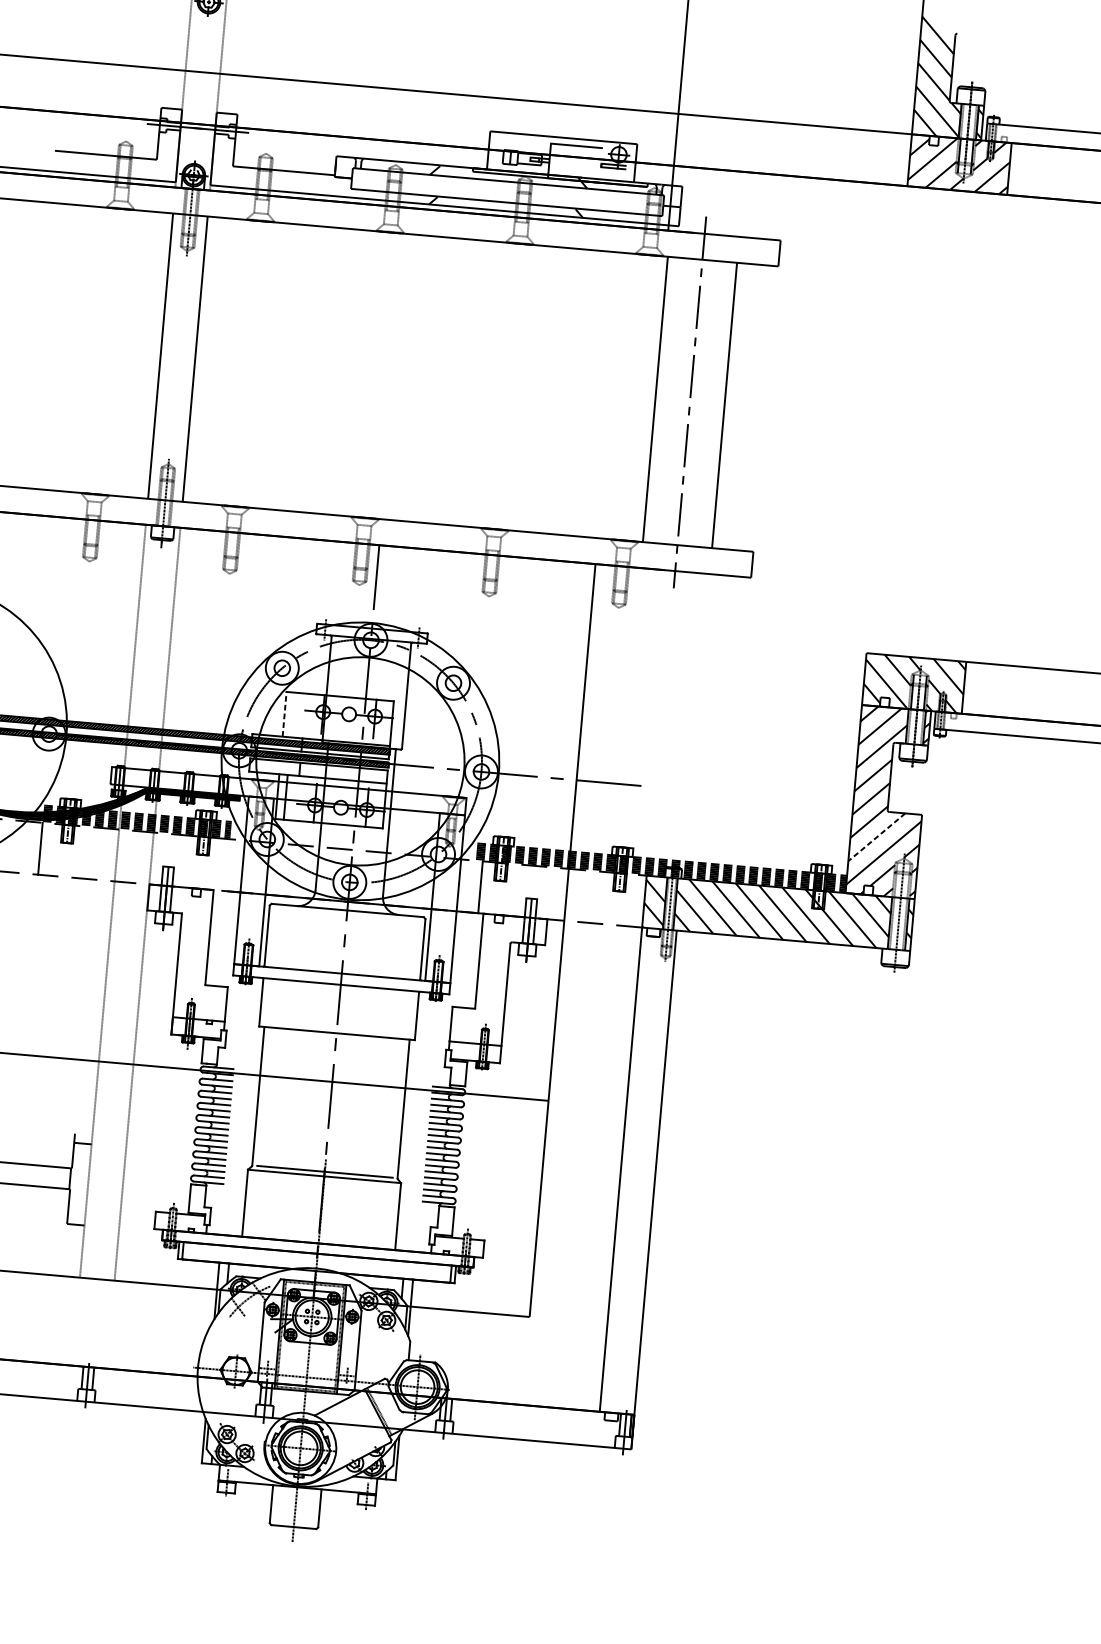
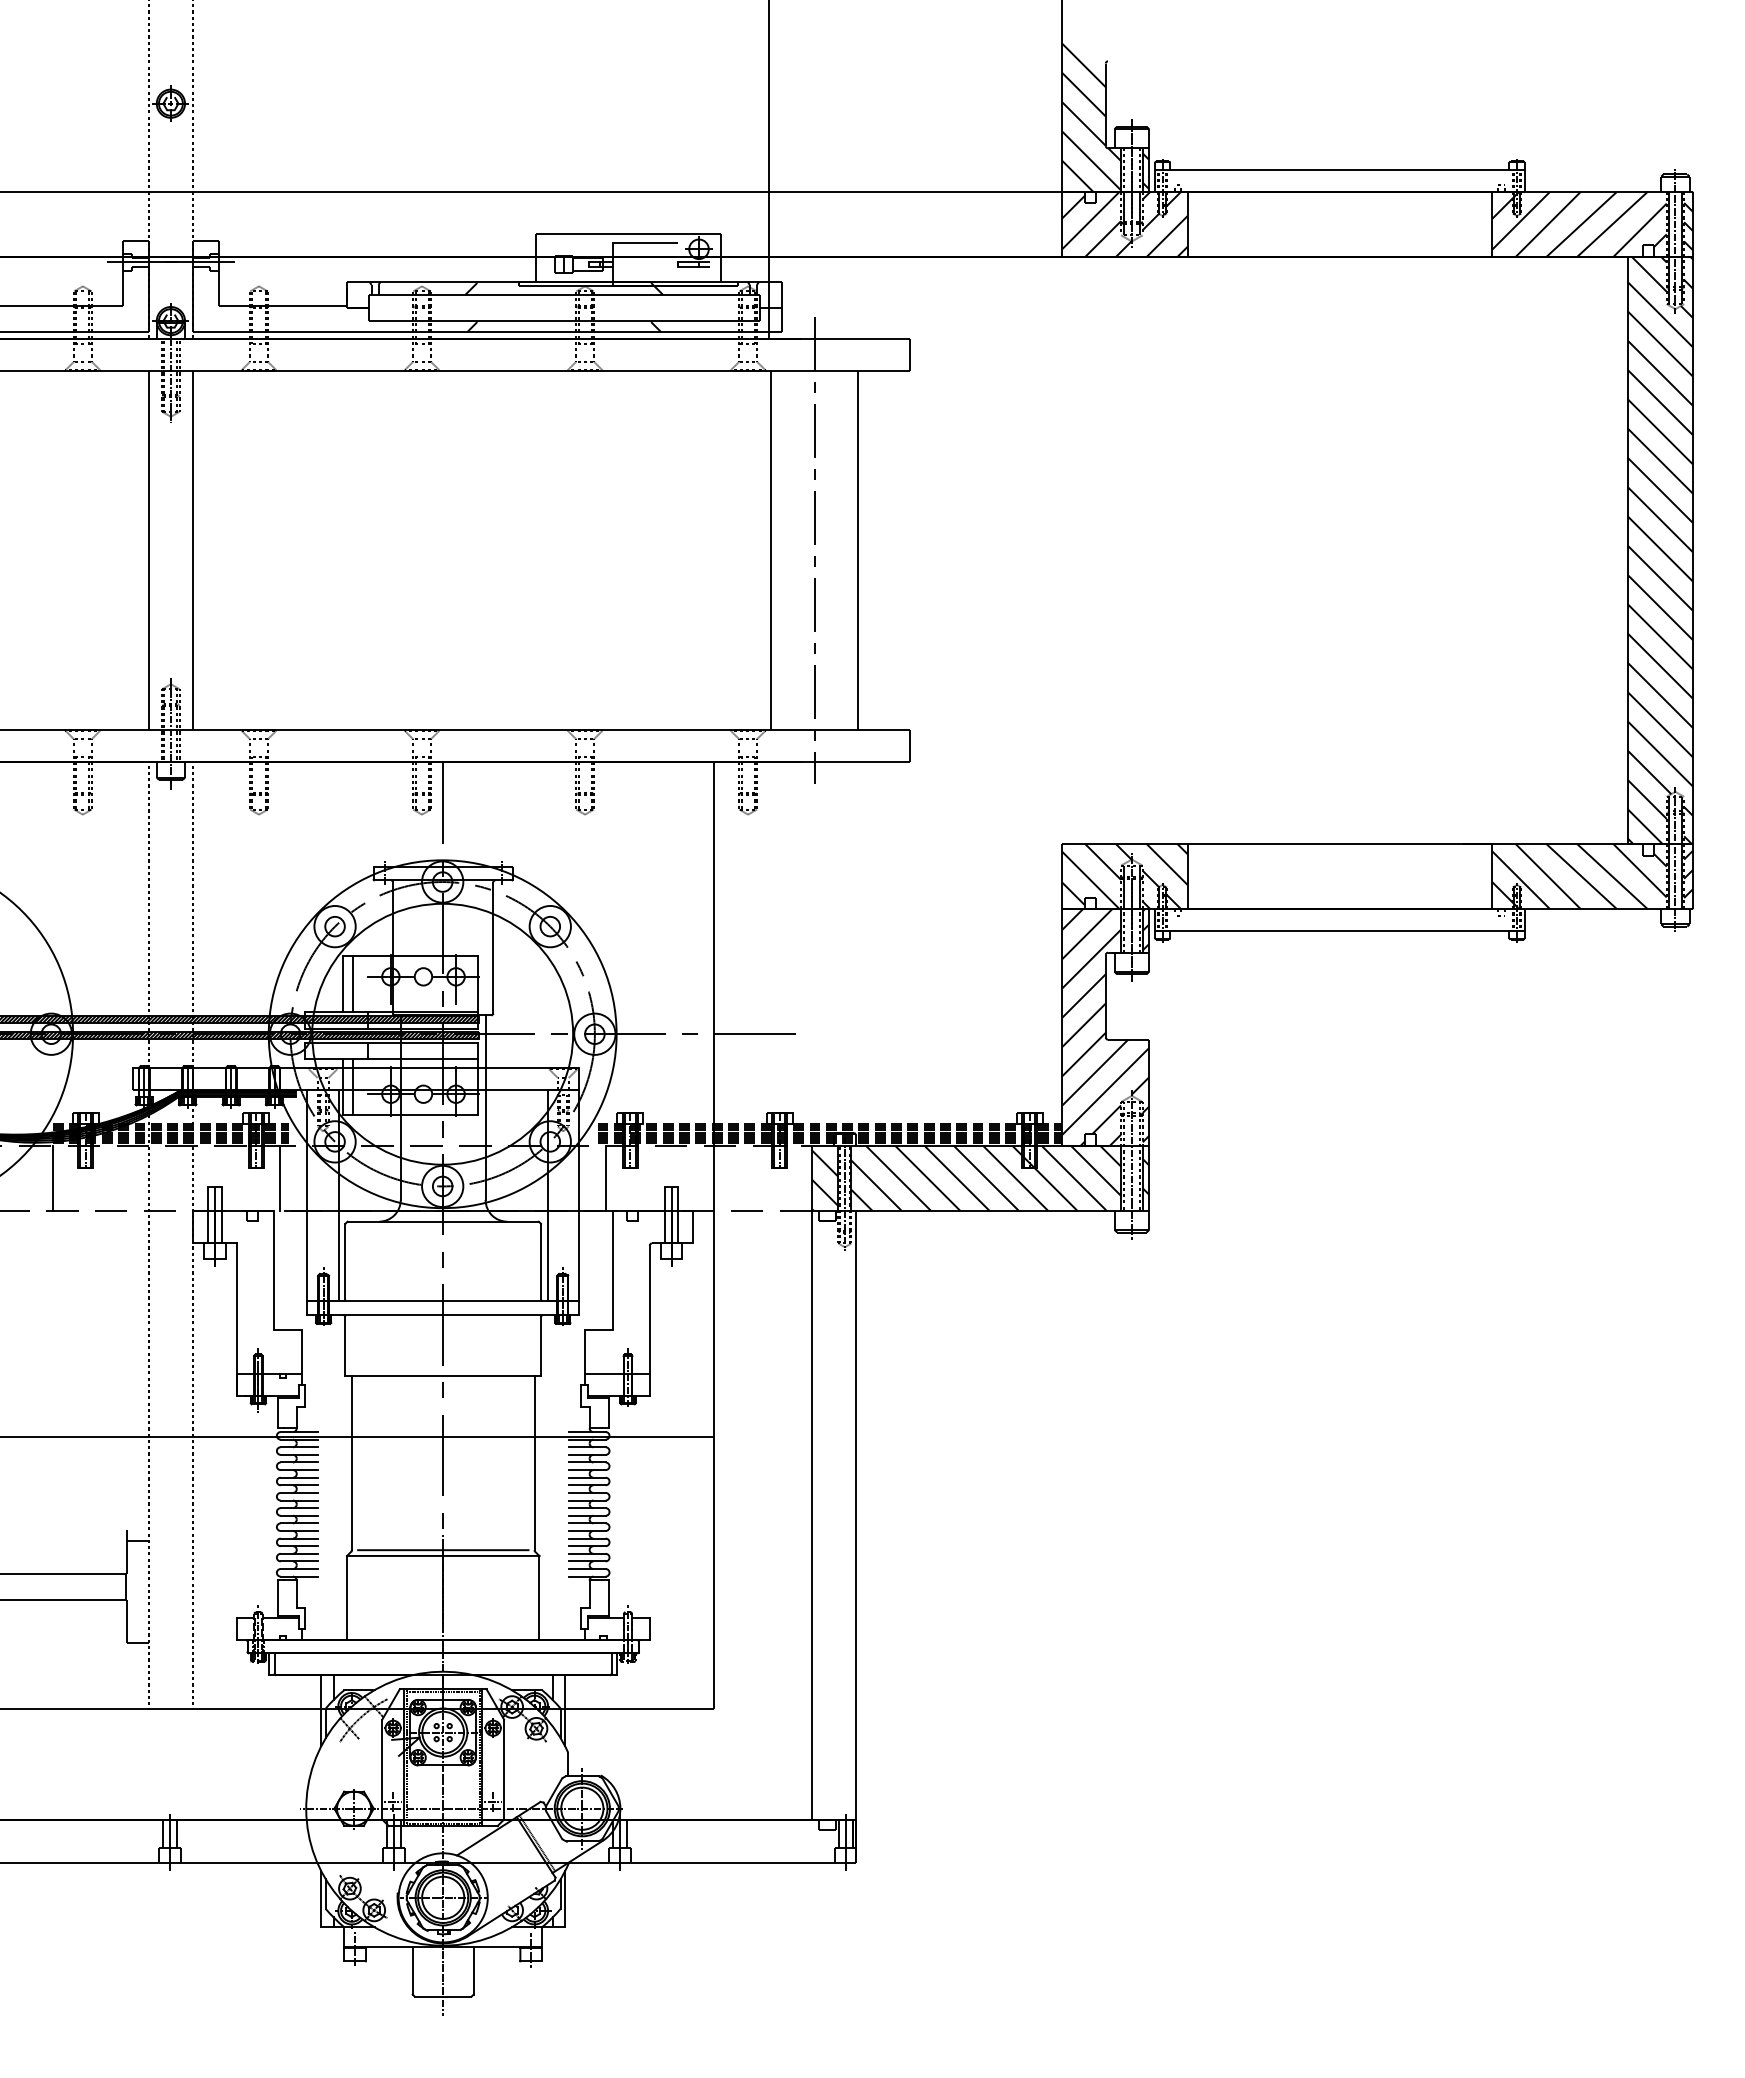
line: (284, 714) -> (342, 983), dashed -> solid
line: (293, 714) -> (353, 983), added
line: (877, 837) -> (1095, 1072), dashed -> solid
line: (221, 864) -> (280, 1177), added

